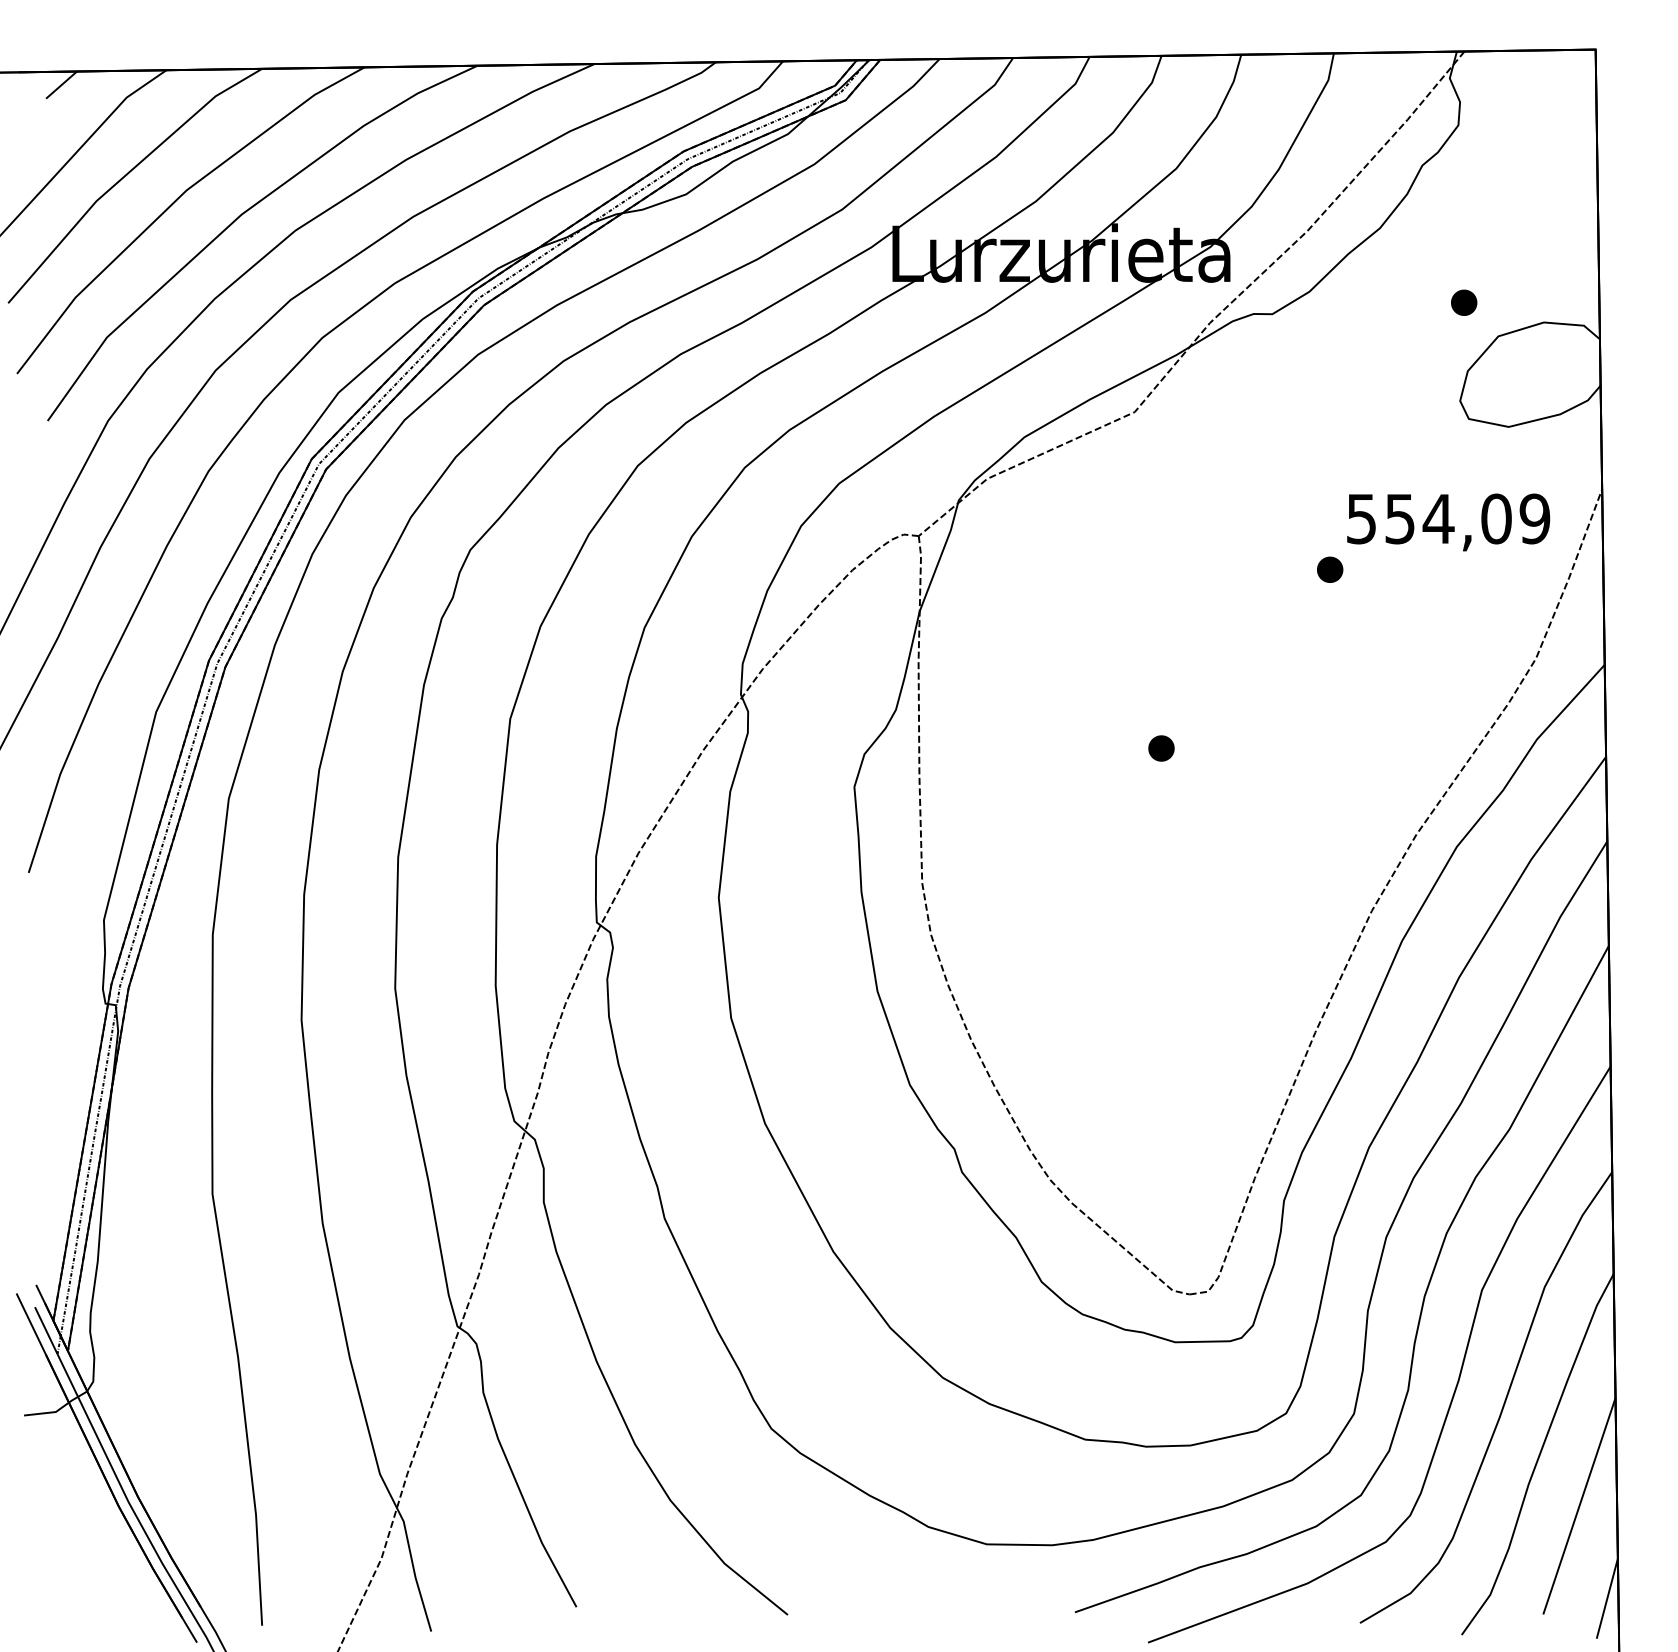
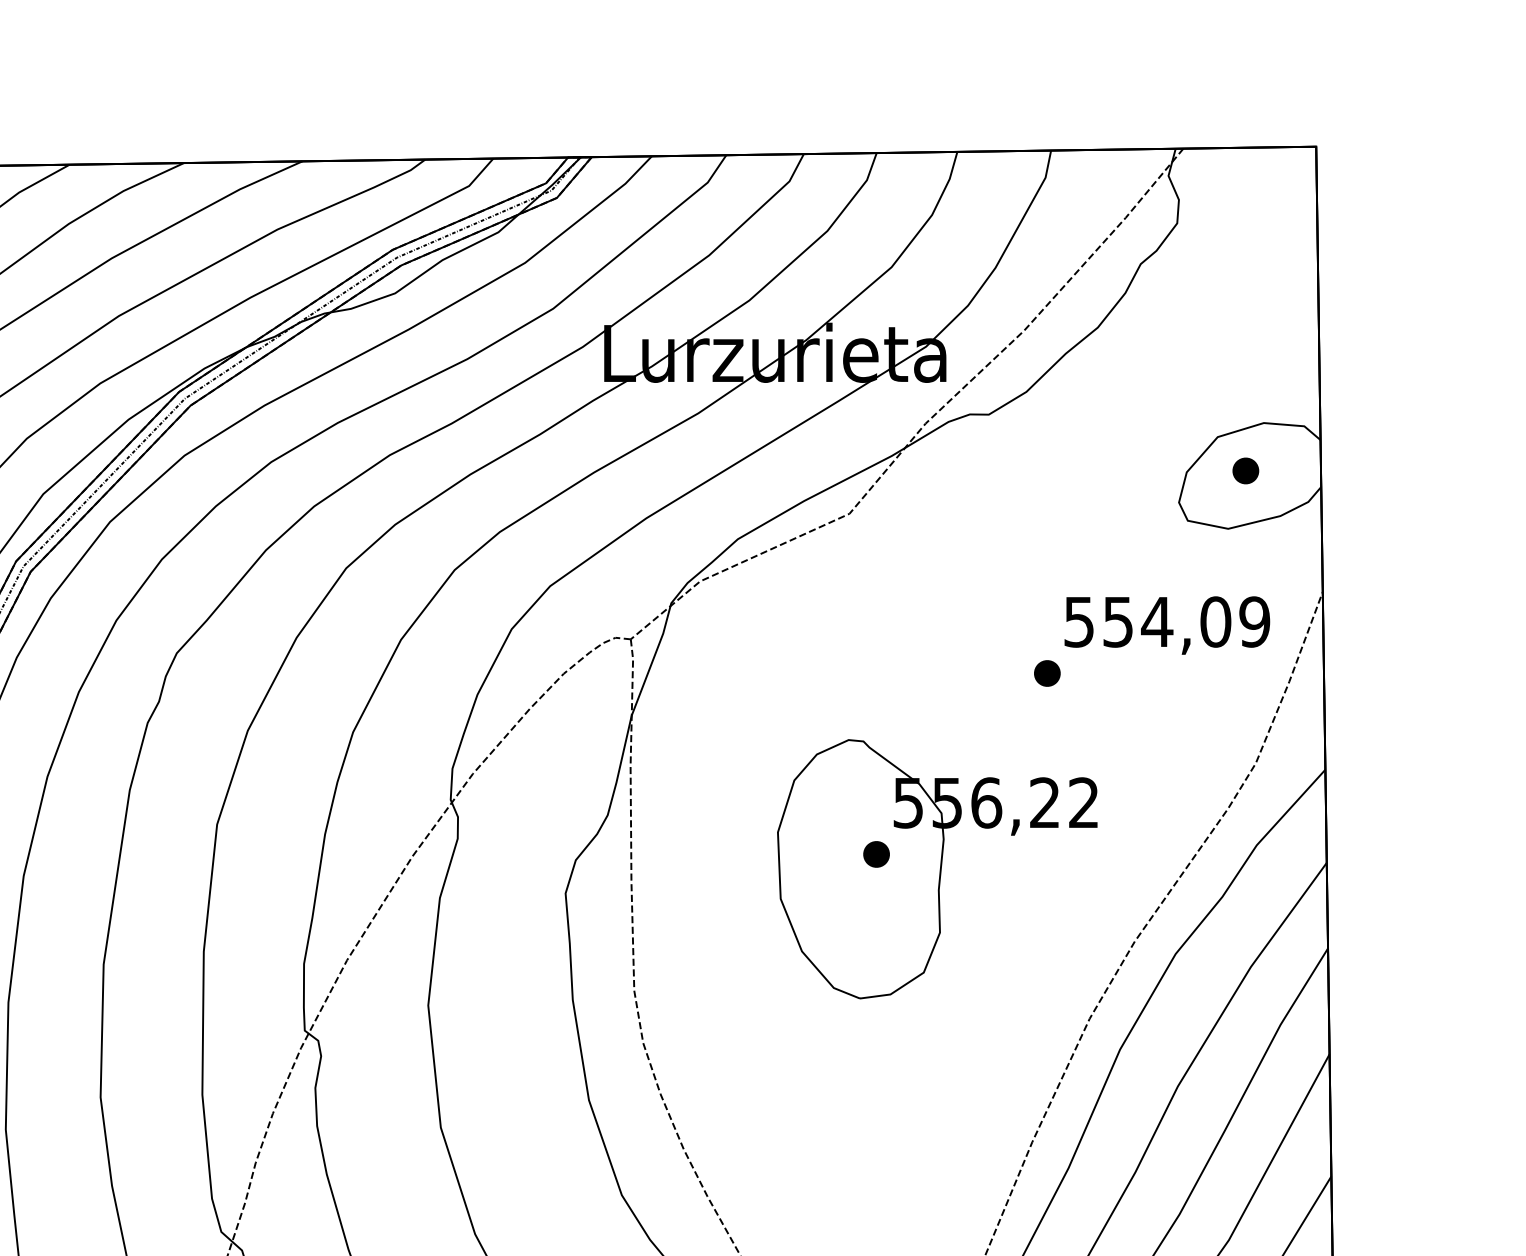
part: (1464, 302) -> (1246, 470), moved
part: (1221, 762) -> (937, 868), added

